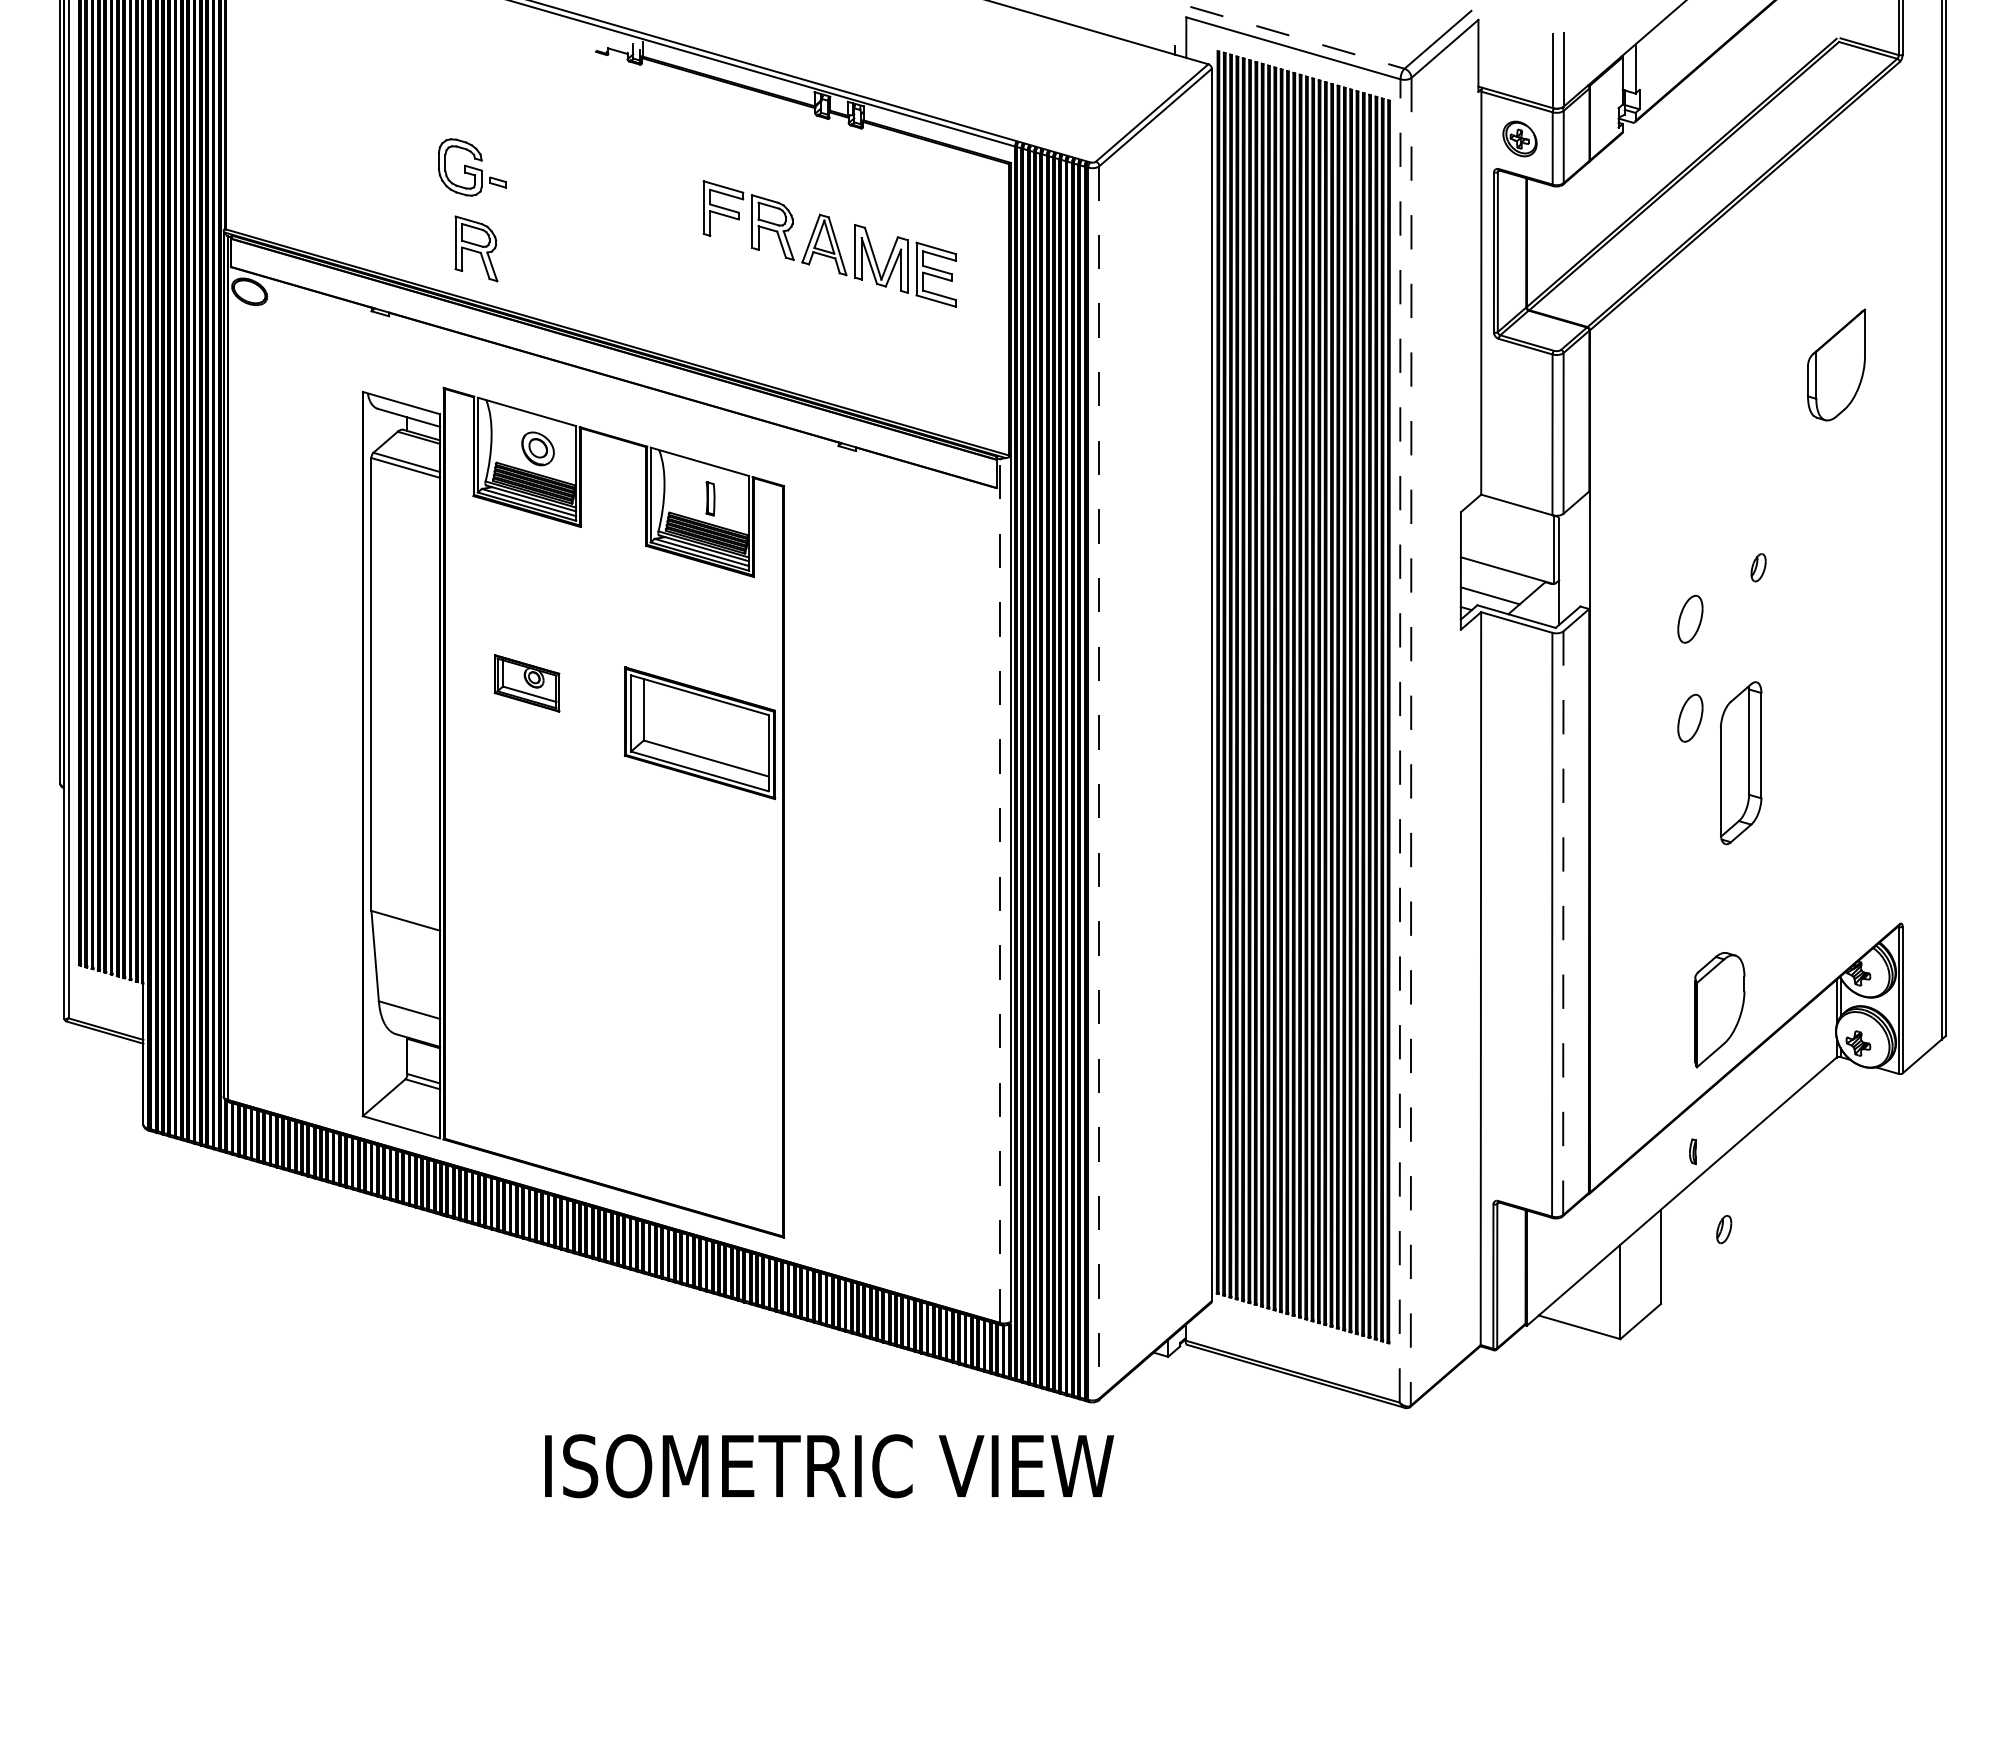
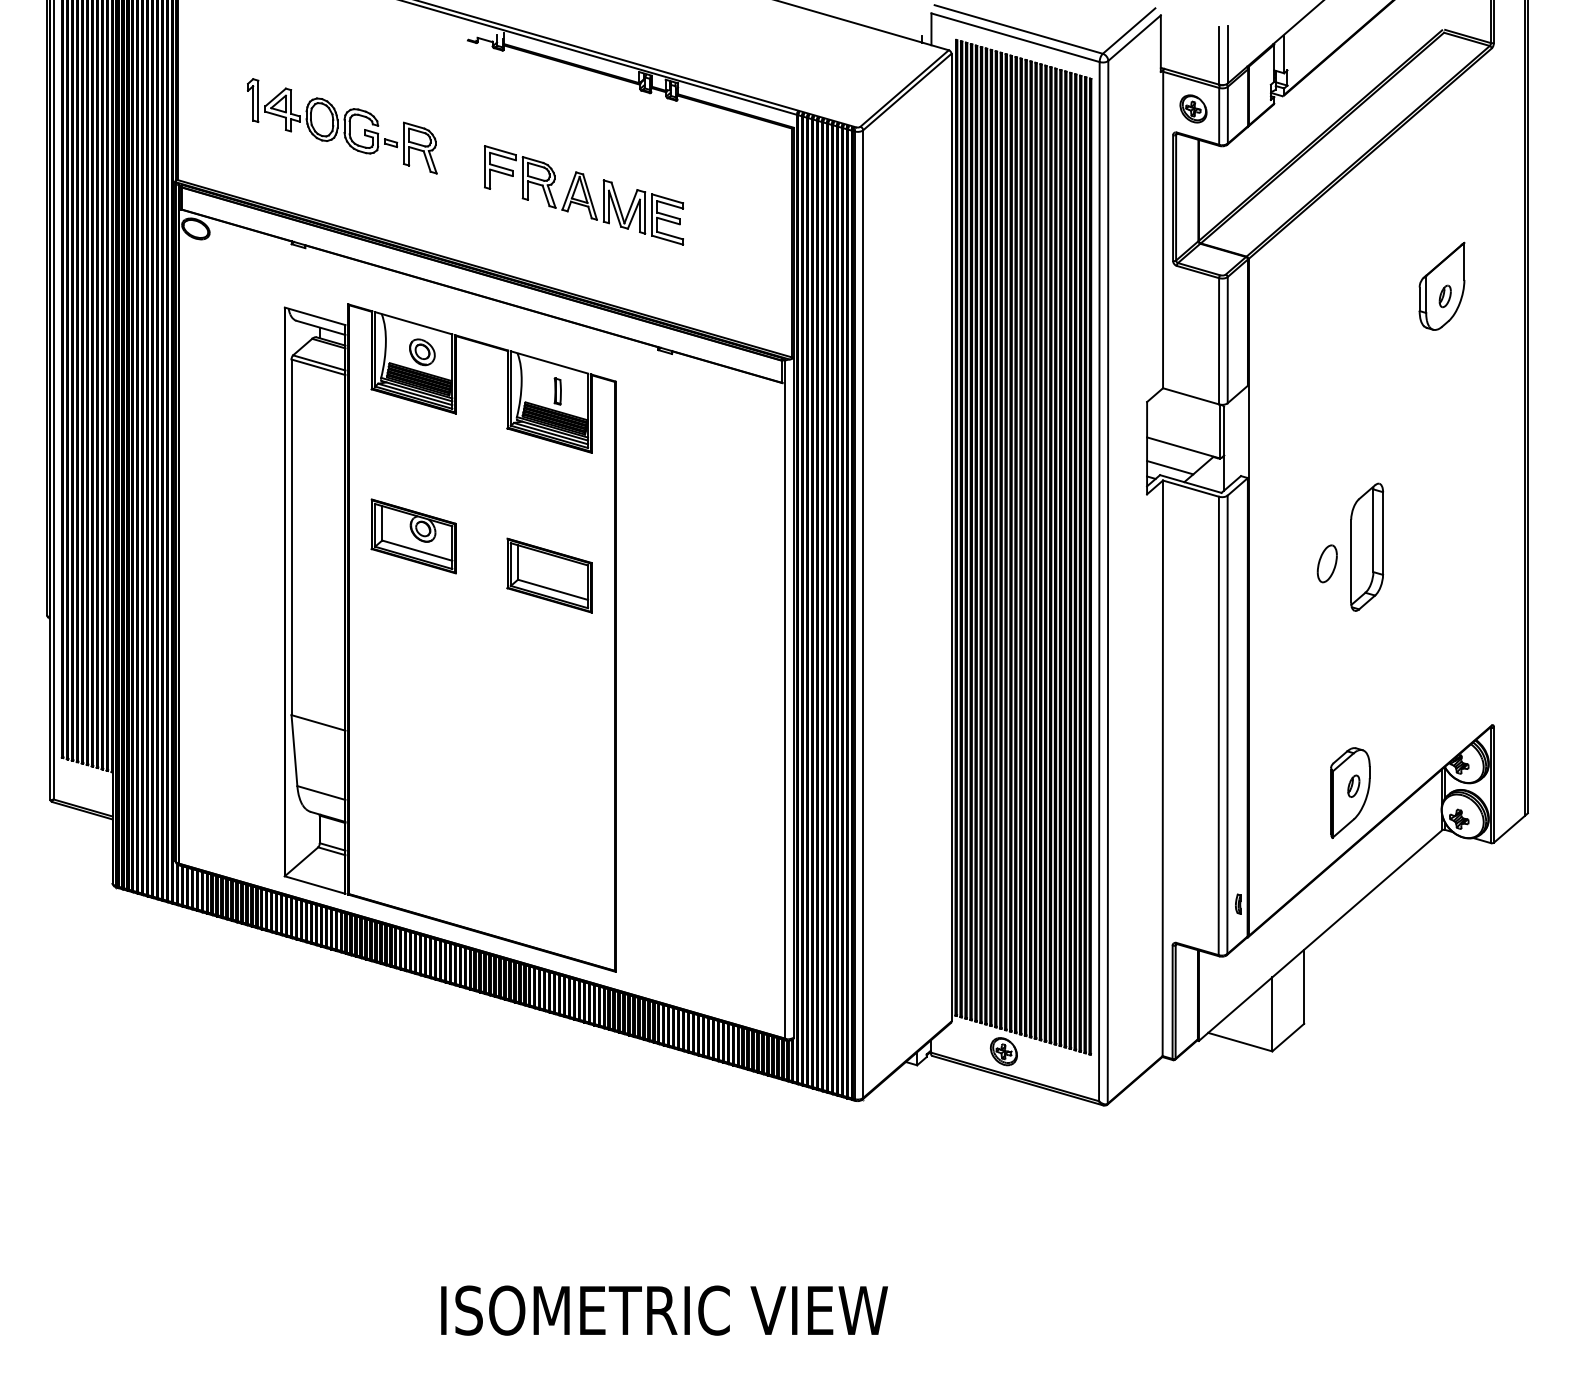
line: (1297, 37) -> (1018, 29), dashed -> solid
part: (372, 140) -> (292, 110), added
part: (829, 243) -> (583, 194), moved
part: (476, 248) -> (420, 147), moved
part: (1758, 567) -> (1445, 296), moved
part: (1690, 618) -> (1327, 485), removed
part: (526, 683) -> (413, 536), size x1.67
part: (699, 733) -> (549, 575), size x0.71
line: (1400, 740) -> (1099, 581), dashed -> solid
line: (1411, 741) -> (1108, 582), dashed -> solid
part: (1741, 763) -> (1367, 547), moved
line: (1099, 782) -> (863, 614), dashed -> solid
line: (1000, 891) -> (785, 699), dashed -> solid
line: (1563, 923) -> (1227, 725), dashed -> solid
part: (1692, 1151) -> (1237, 904), moved
part: (1724, 1229) -> (1354, 786), moved
part: (1278, 1339) -> (1003, 1051), added
text: (829, 1466) -> (664, 1310), moved

